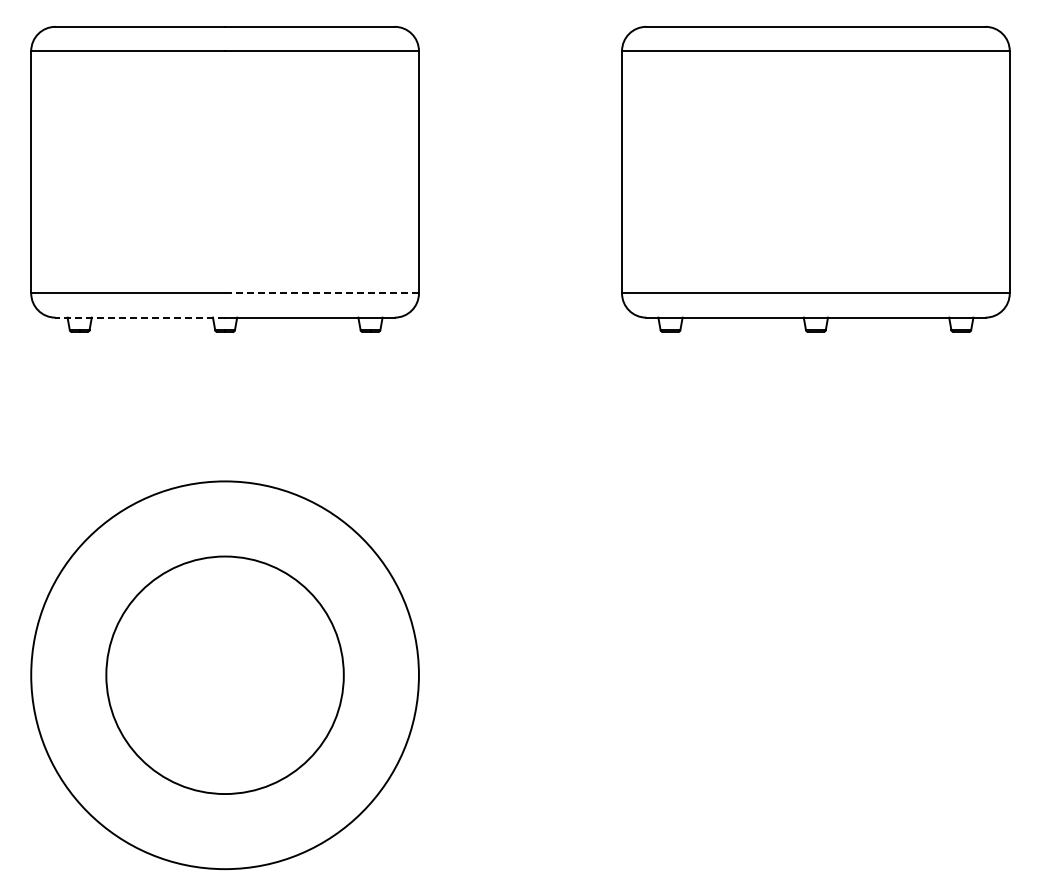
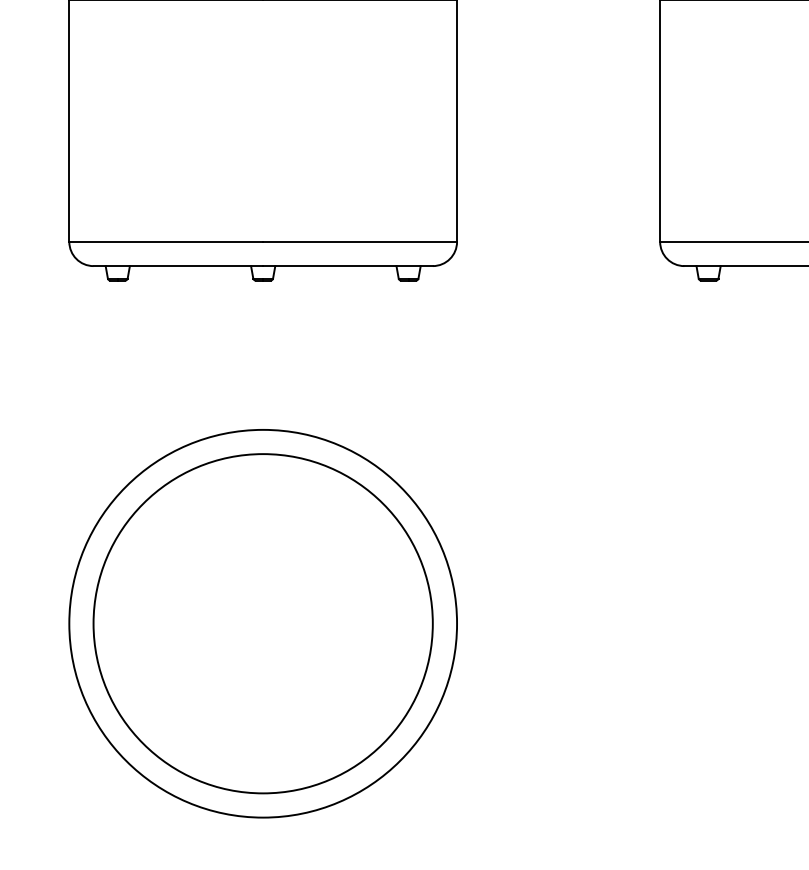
line: (322, 293) -> (360, 241), dashed -> solid
line: (140, 317) -> (178, 265), dashed -> solid
circle: (224, 674) -> (262, 622), size x1.43

